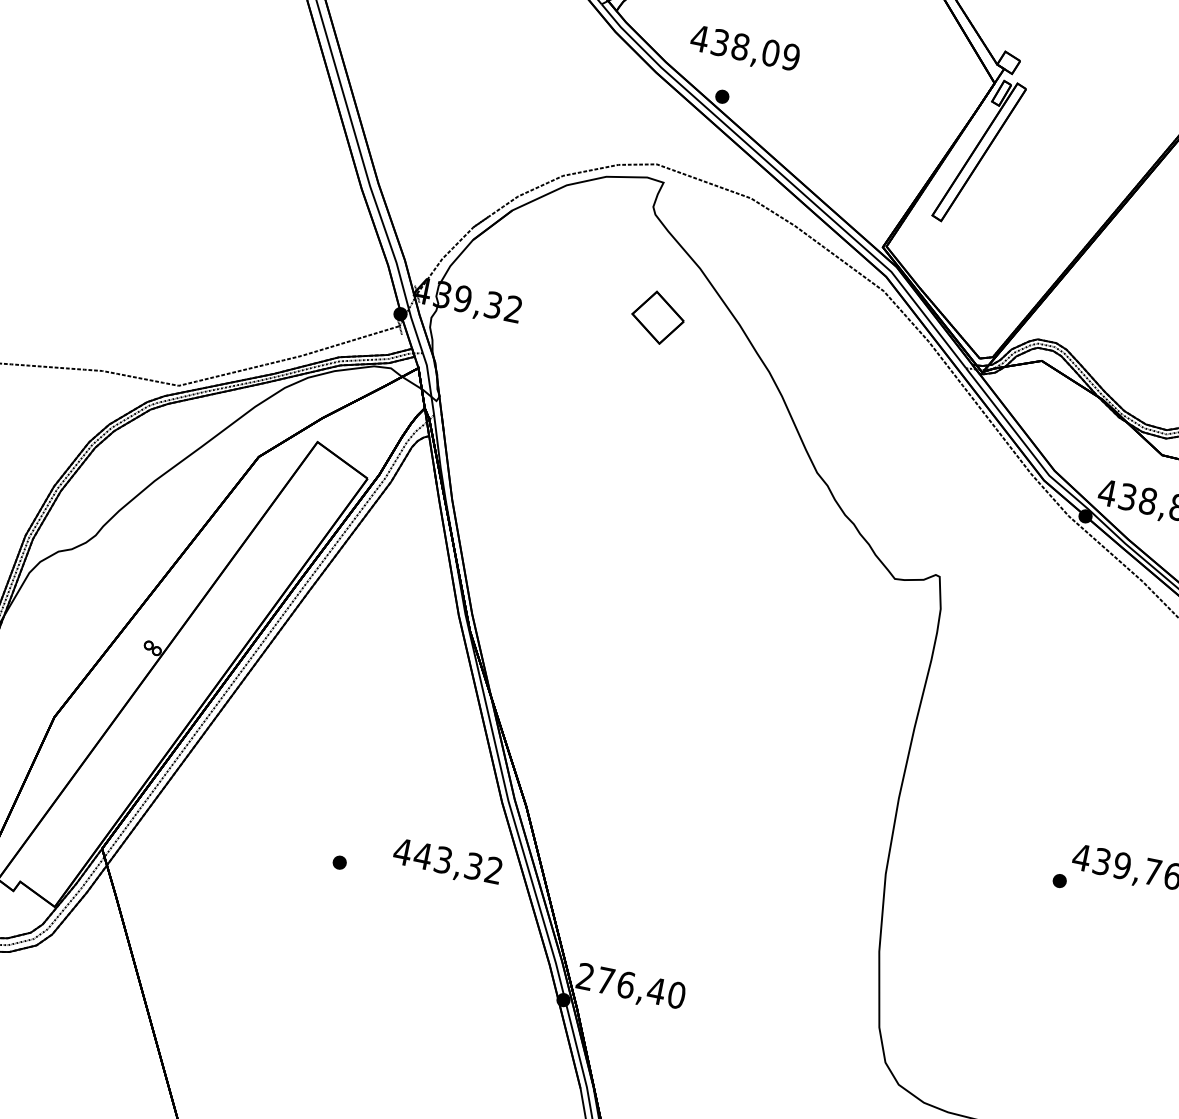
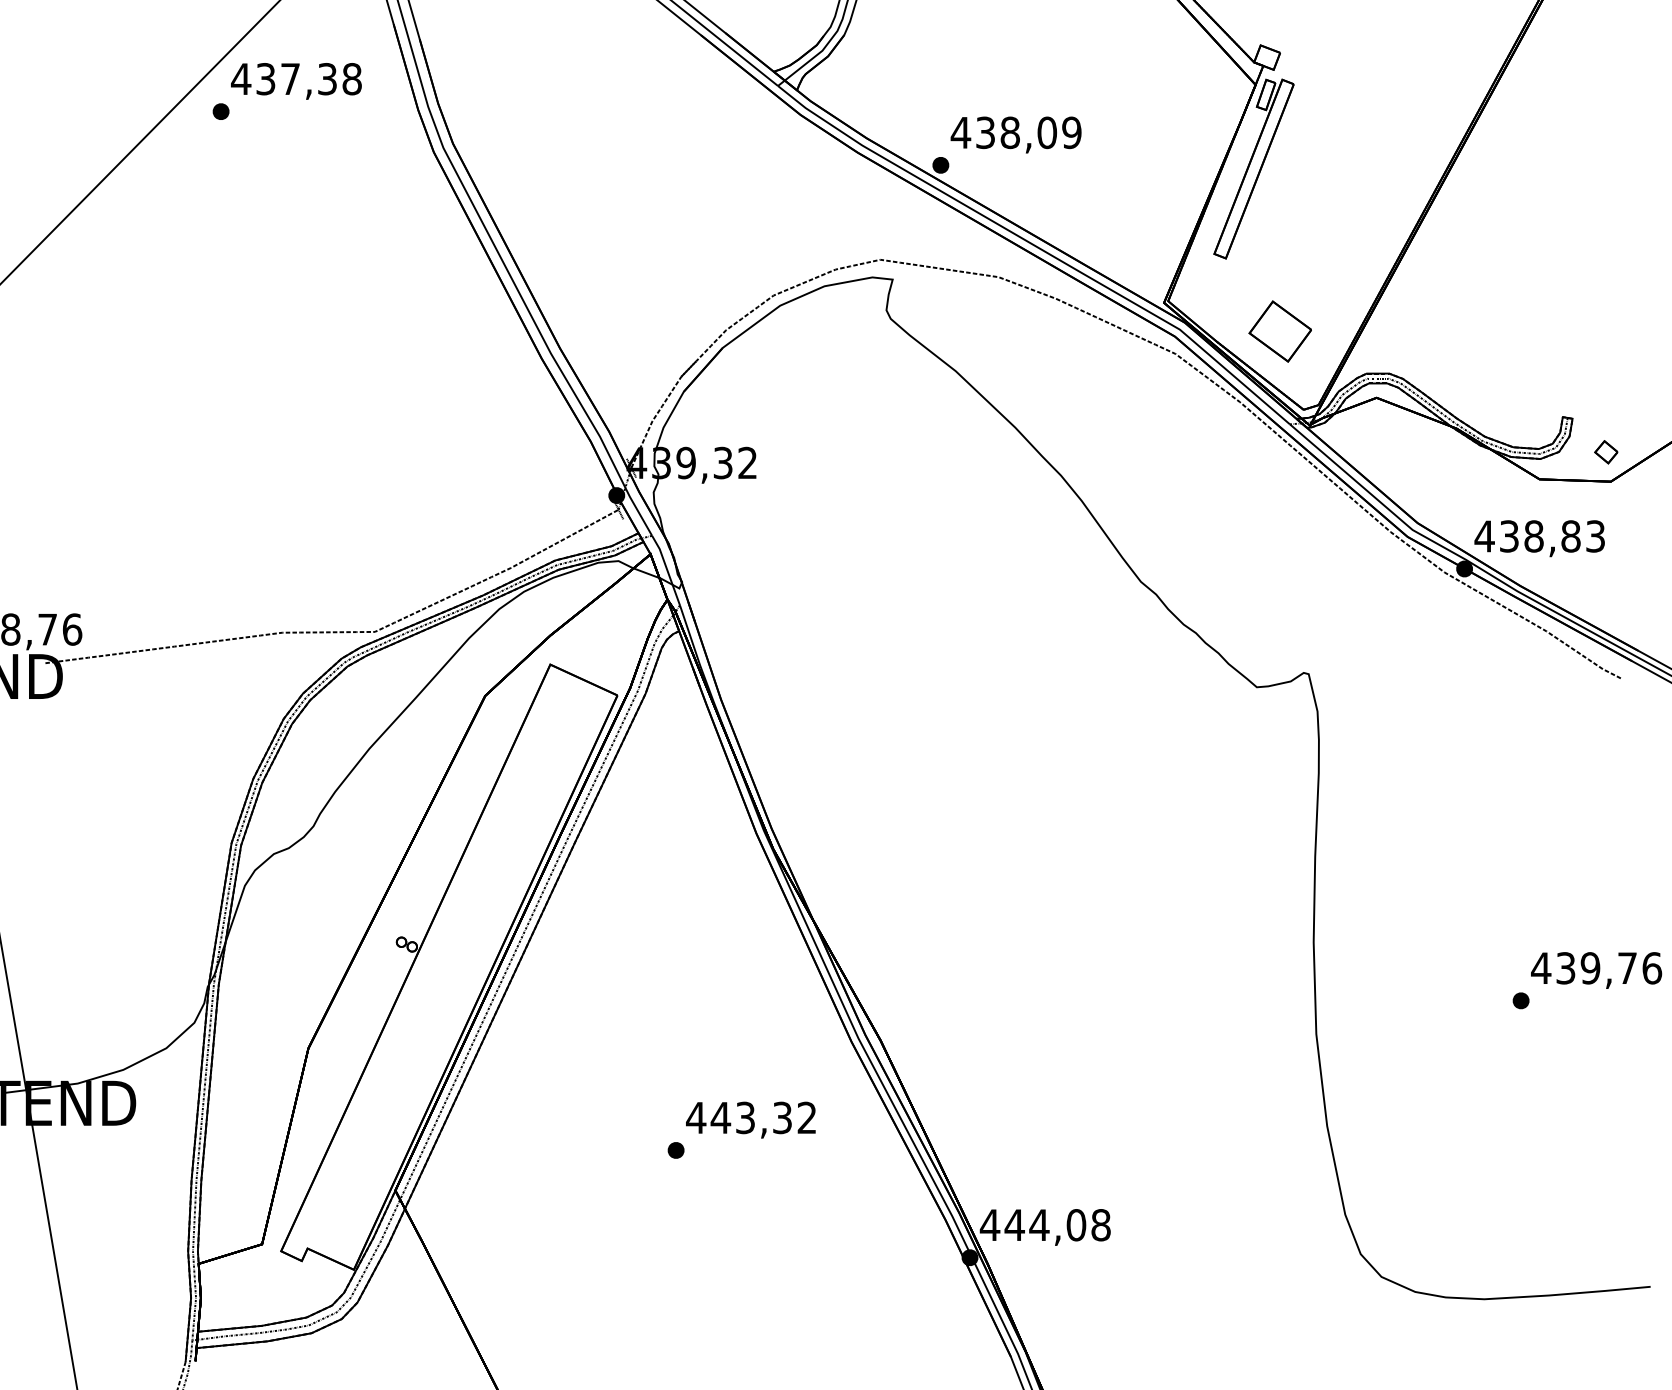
text: (744, 49) -> (1015, 134), moved
part: (657, 317) -> (1279, 331), moved
text: (447, 862) -> (750, 1119), moved
text: (630, 986) -> (1044, 1225), 276,40 -> 444,08

